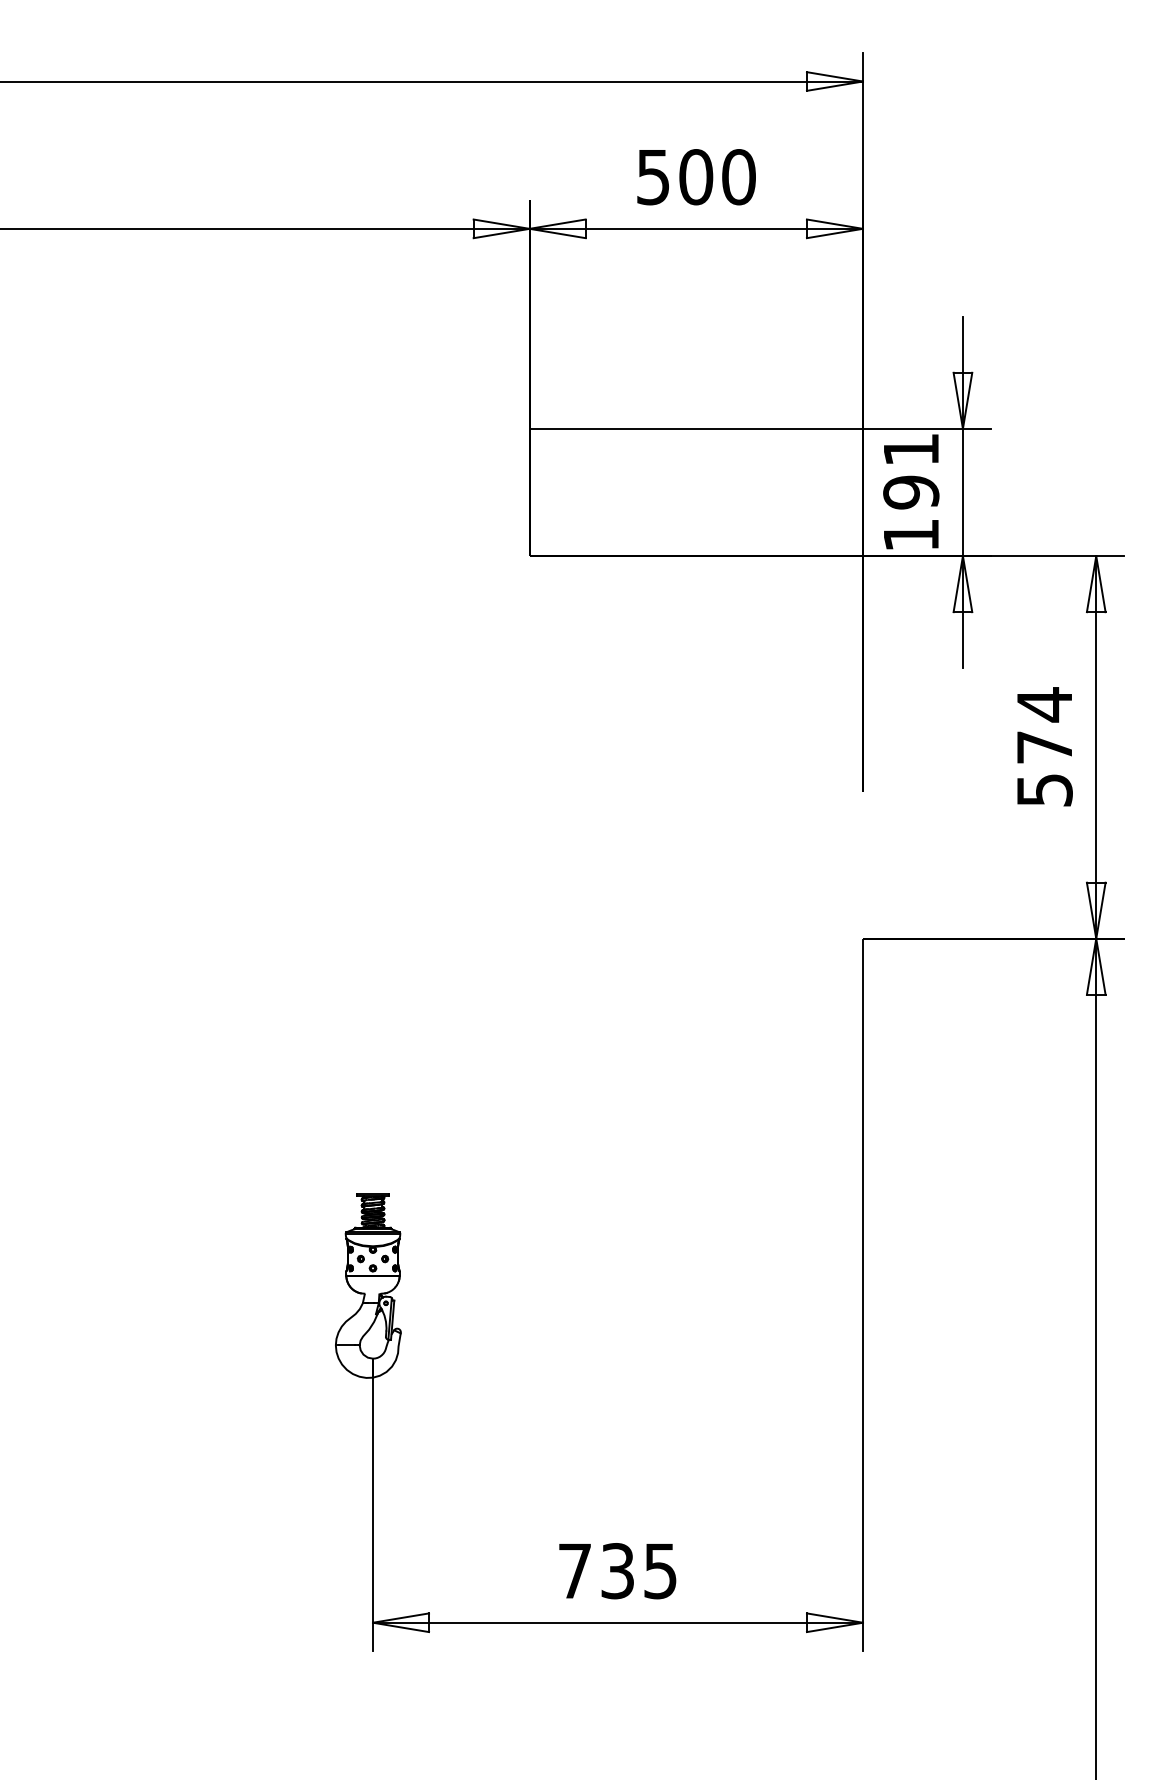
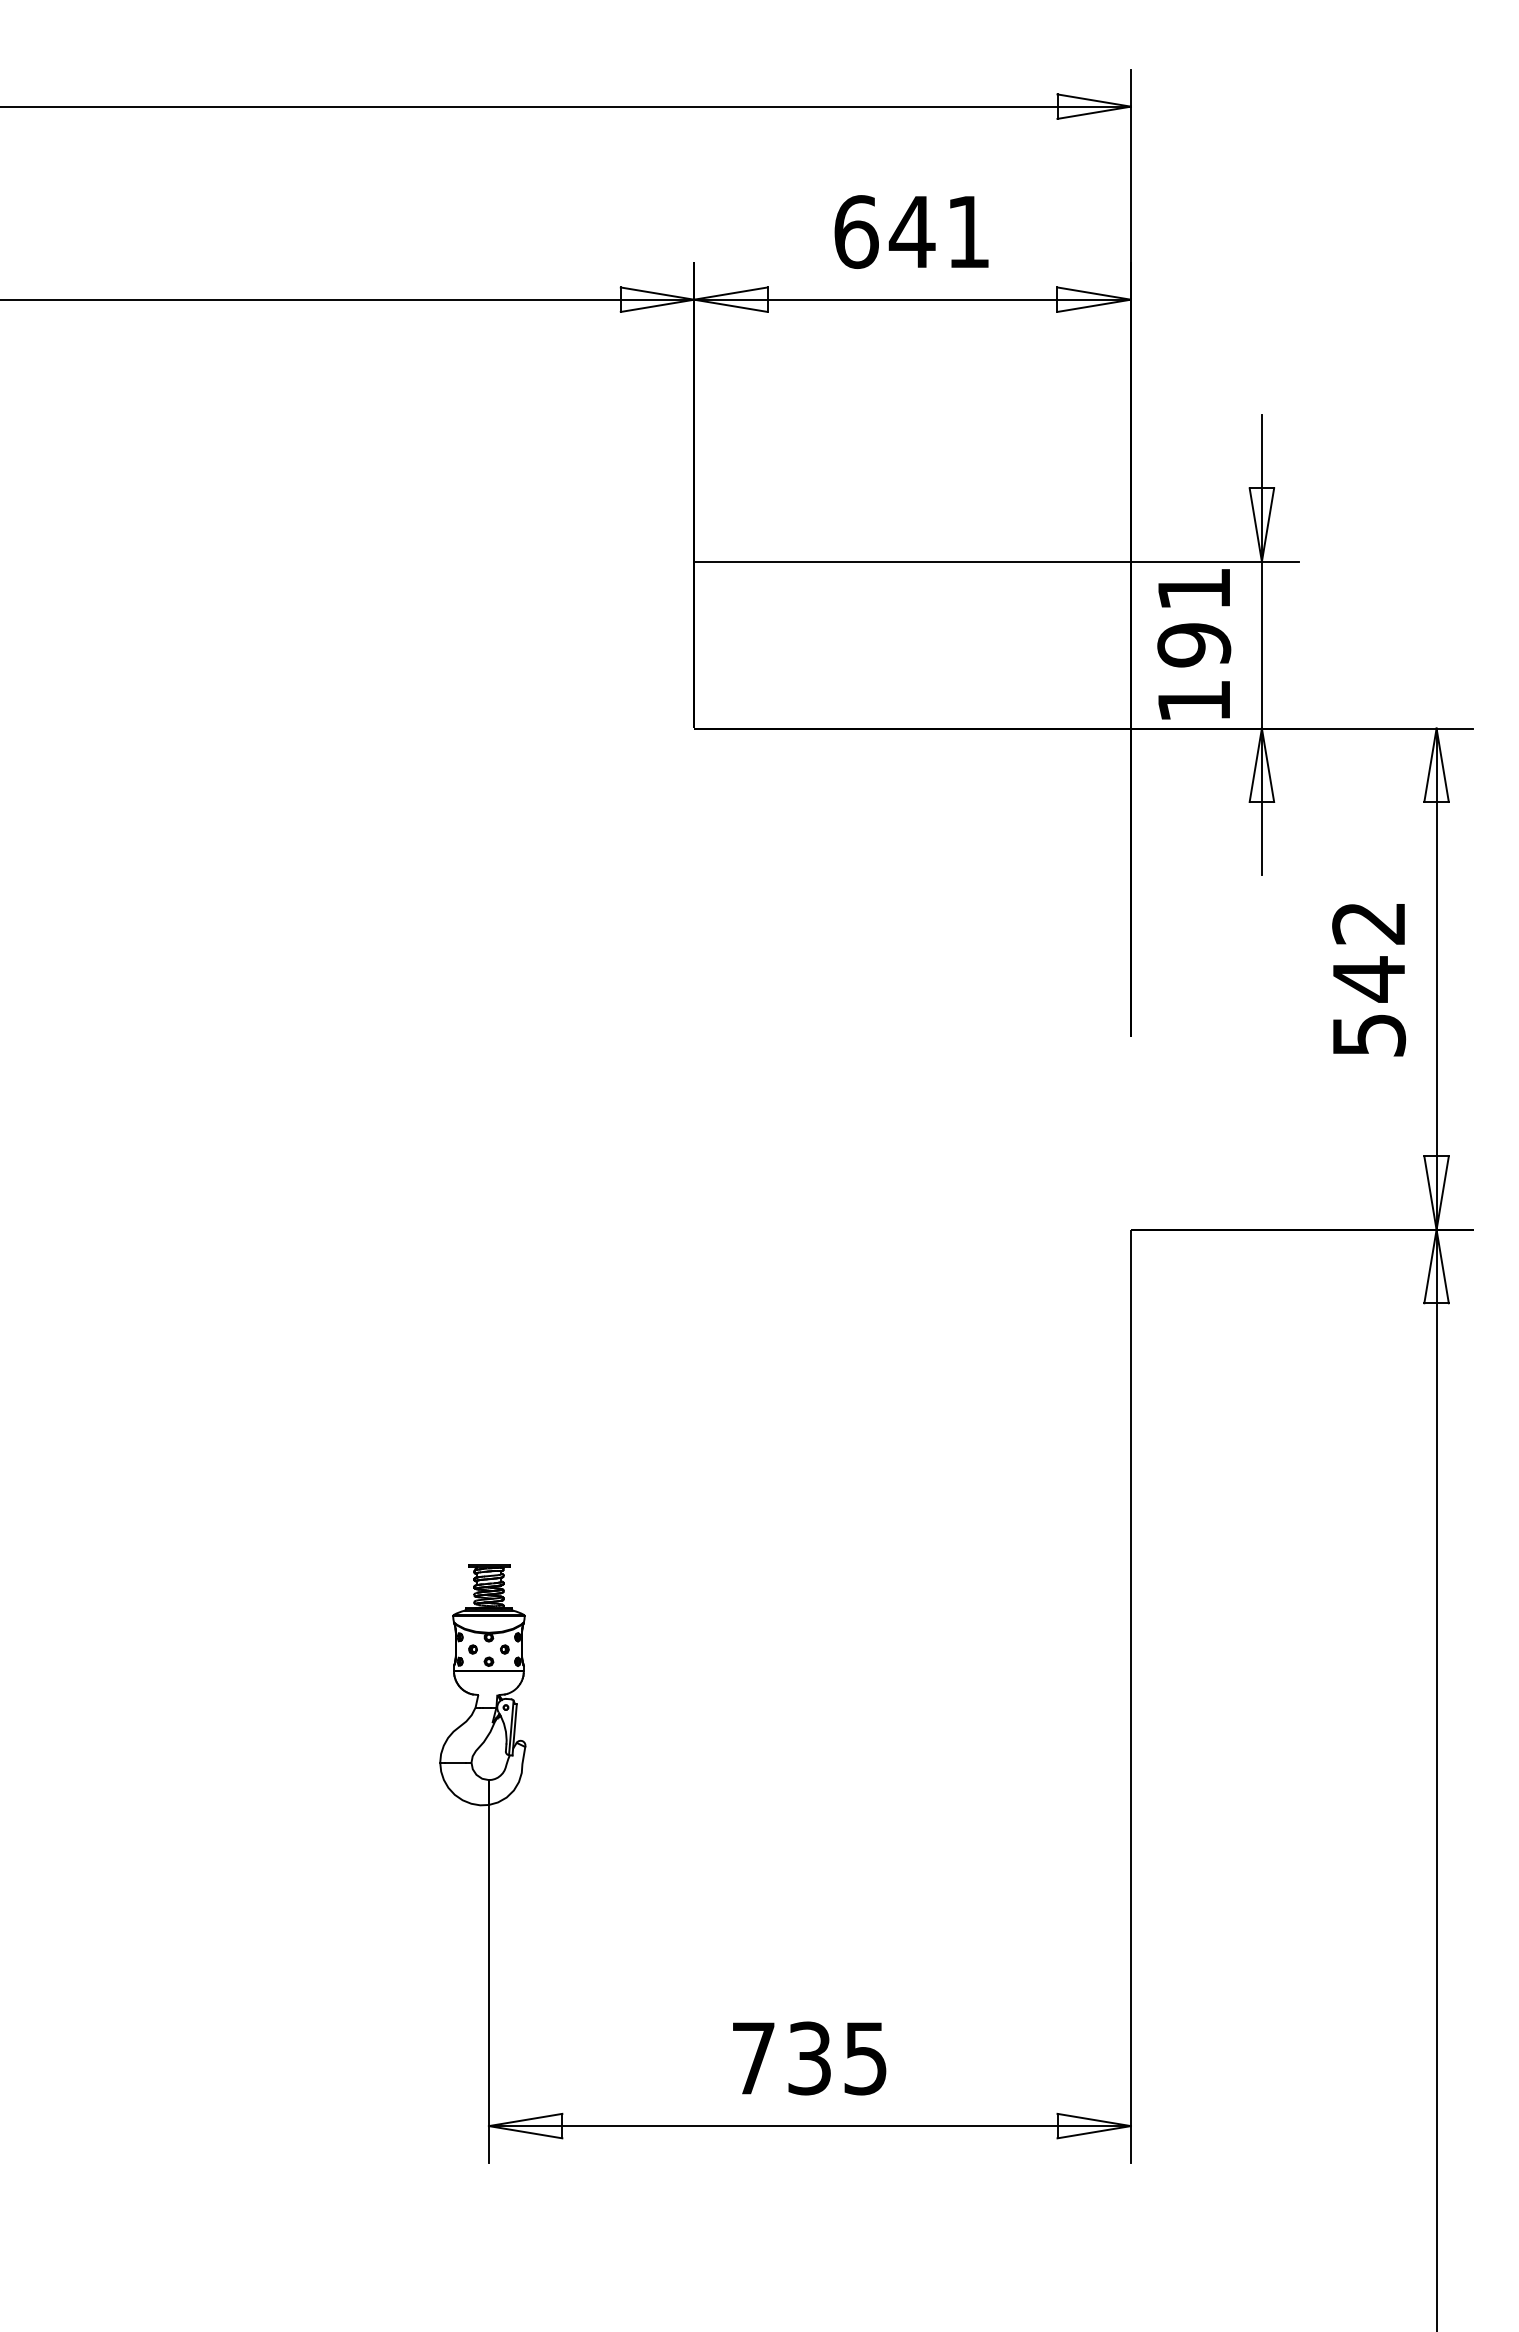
text: (696, 176) -> (912, 231), 500 -> 641
text: (1044, 726) -> (1368, 951), 574 -> 542

